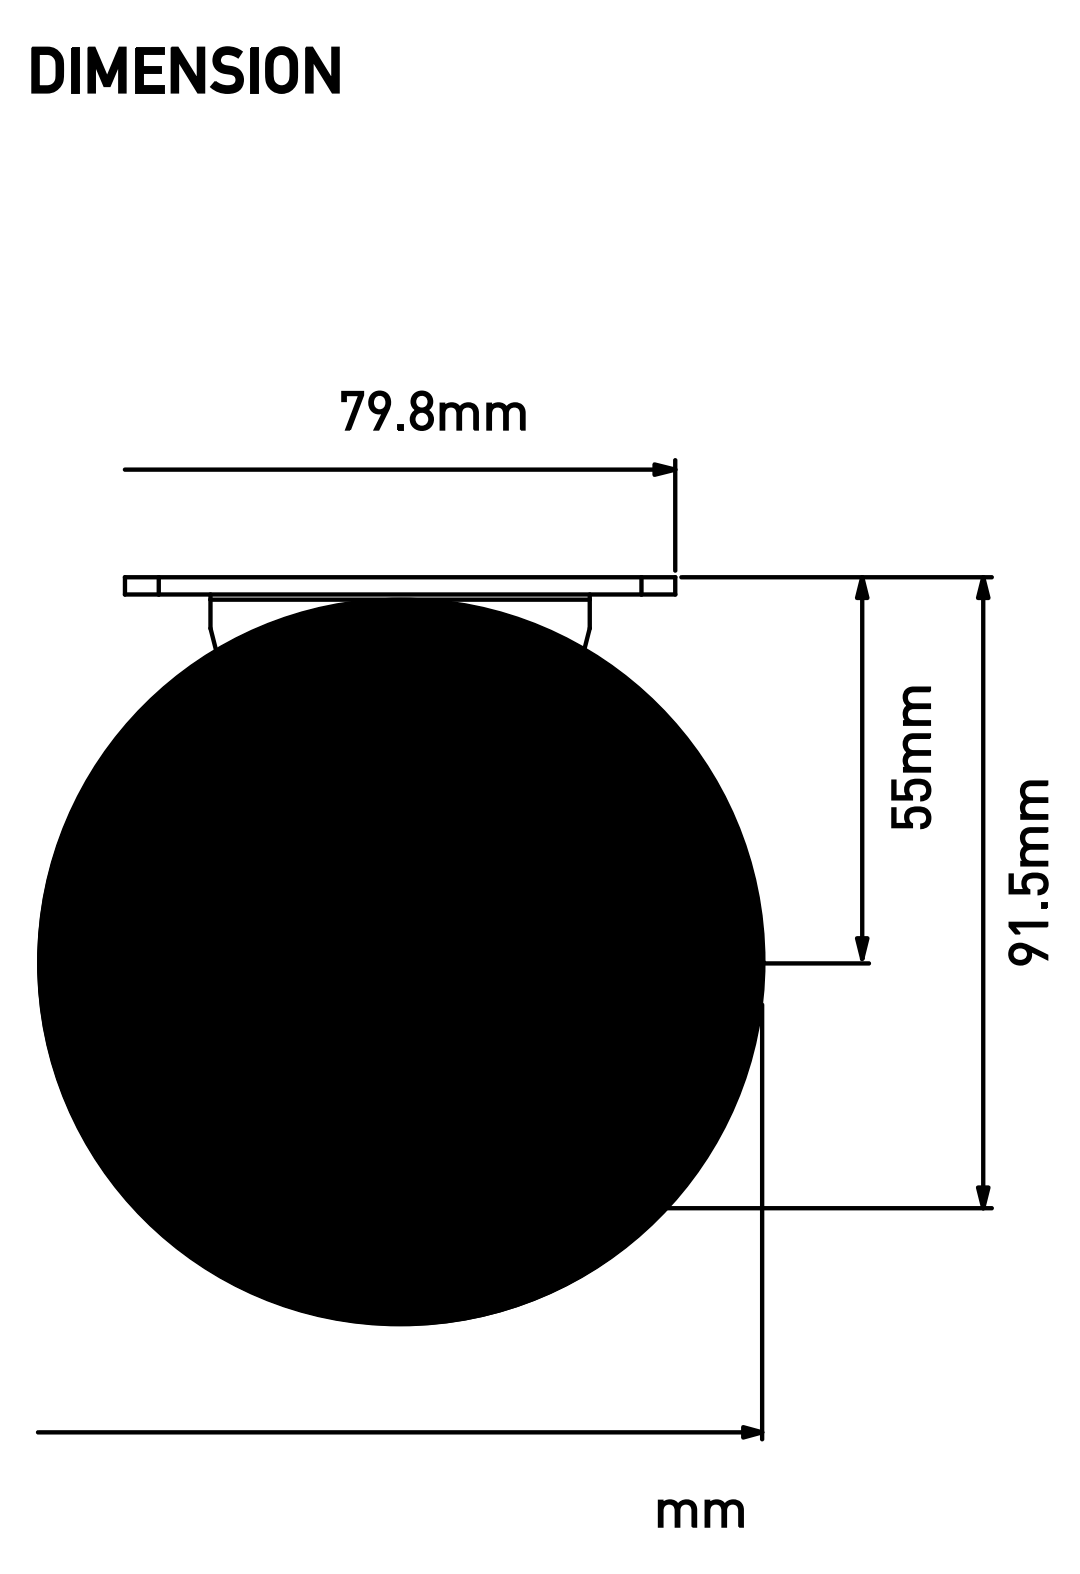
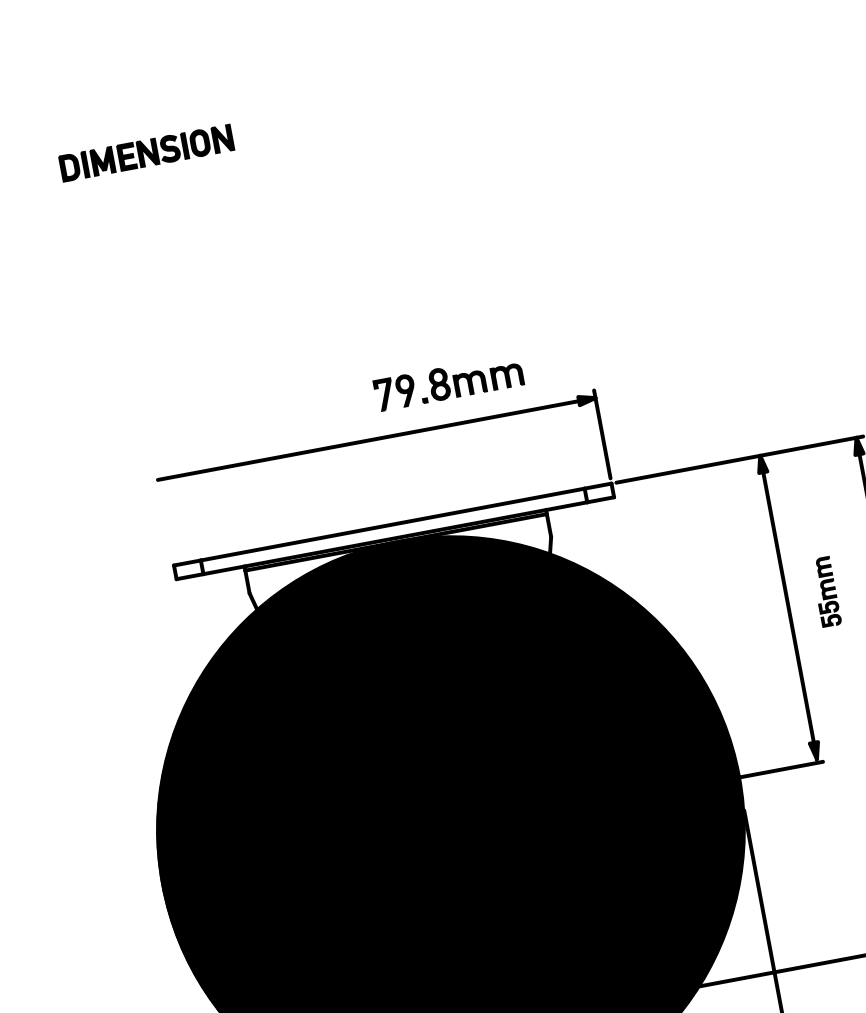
part: (185, 69) -> (146, 152), size x0.7
part: (433, 410) -> (448, 382), moved
part: (911, 757) -> (826, 591), size x0.6

